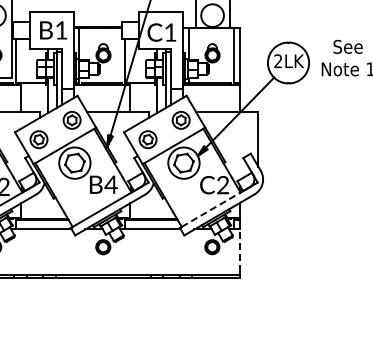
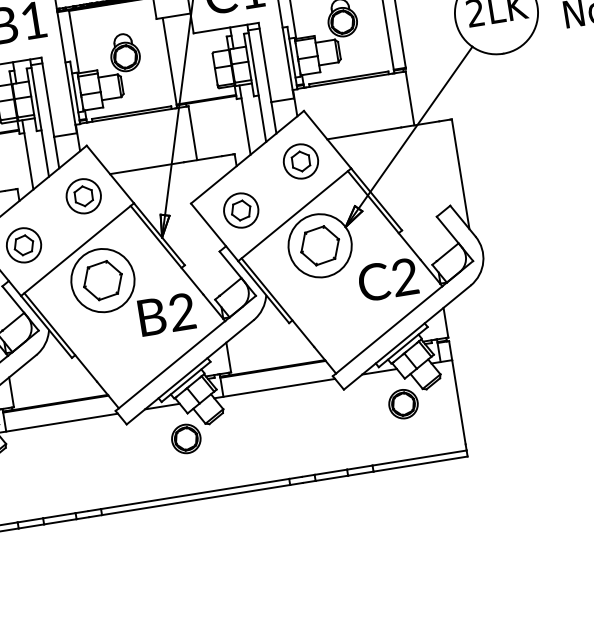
text: (110, 184) -> (180, 311), B4 -> B2
line: (211, 209) -> (389, 329), dashed -> solid
line: (239, 250) -> (458, 402), dashed -> solid

